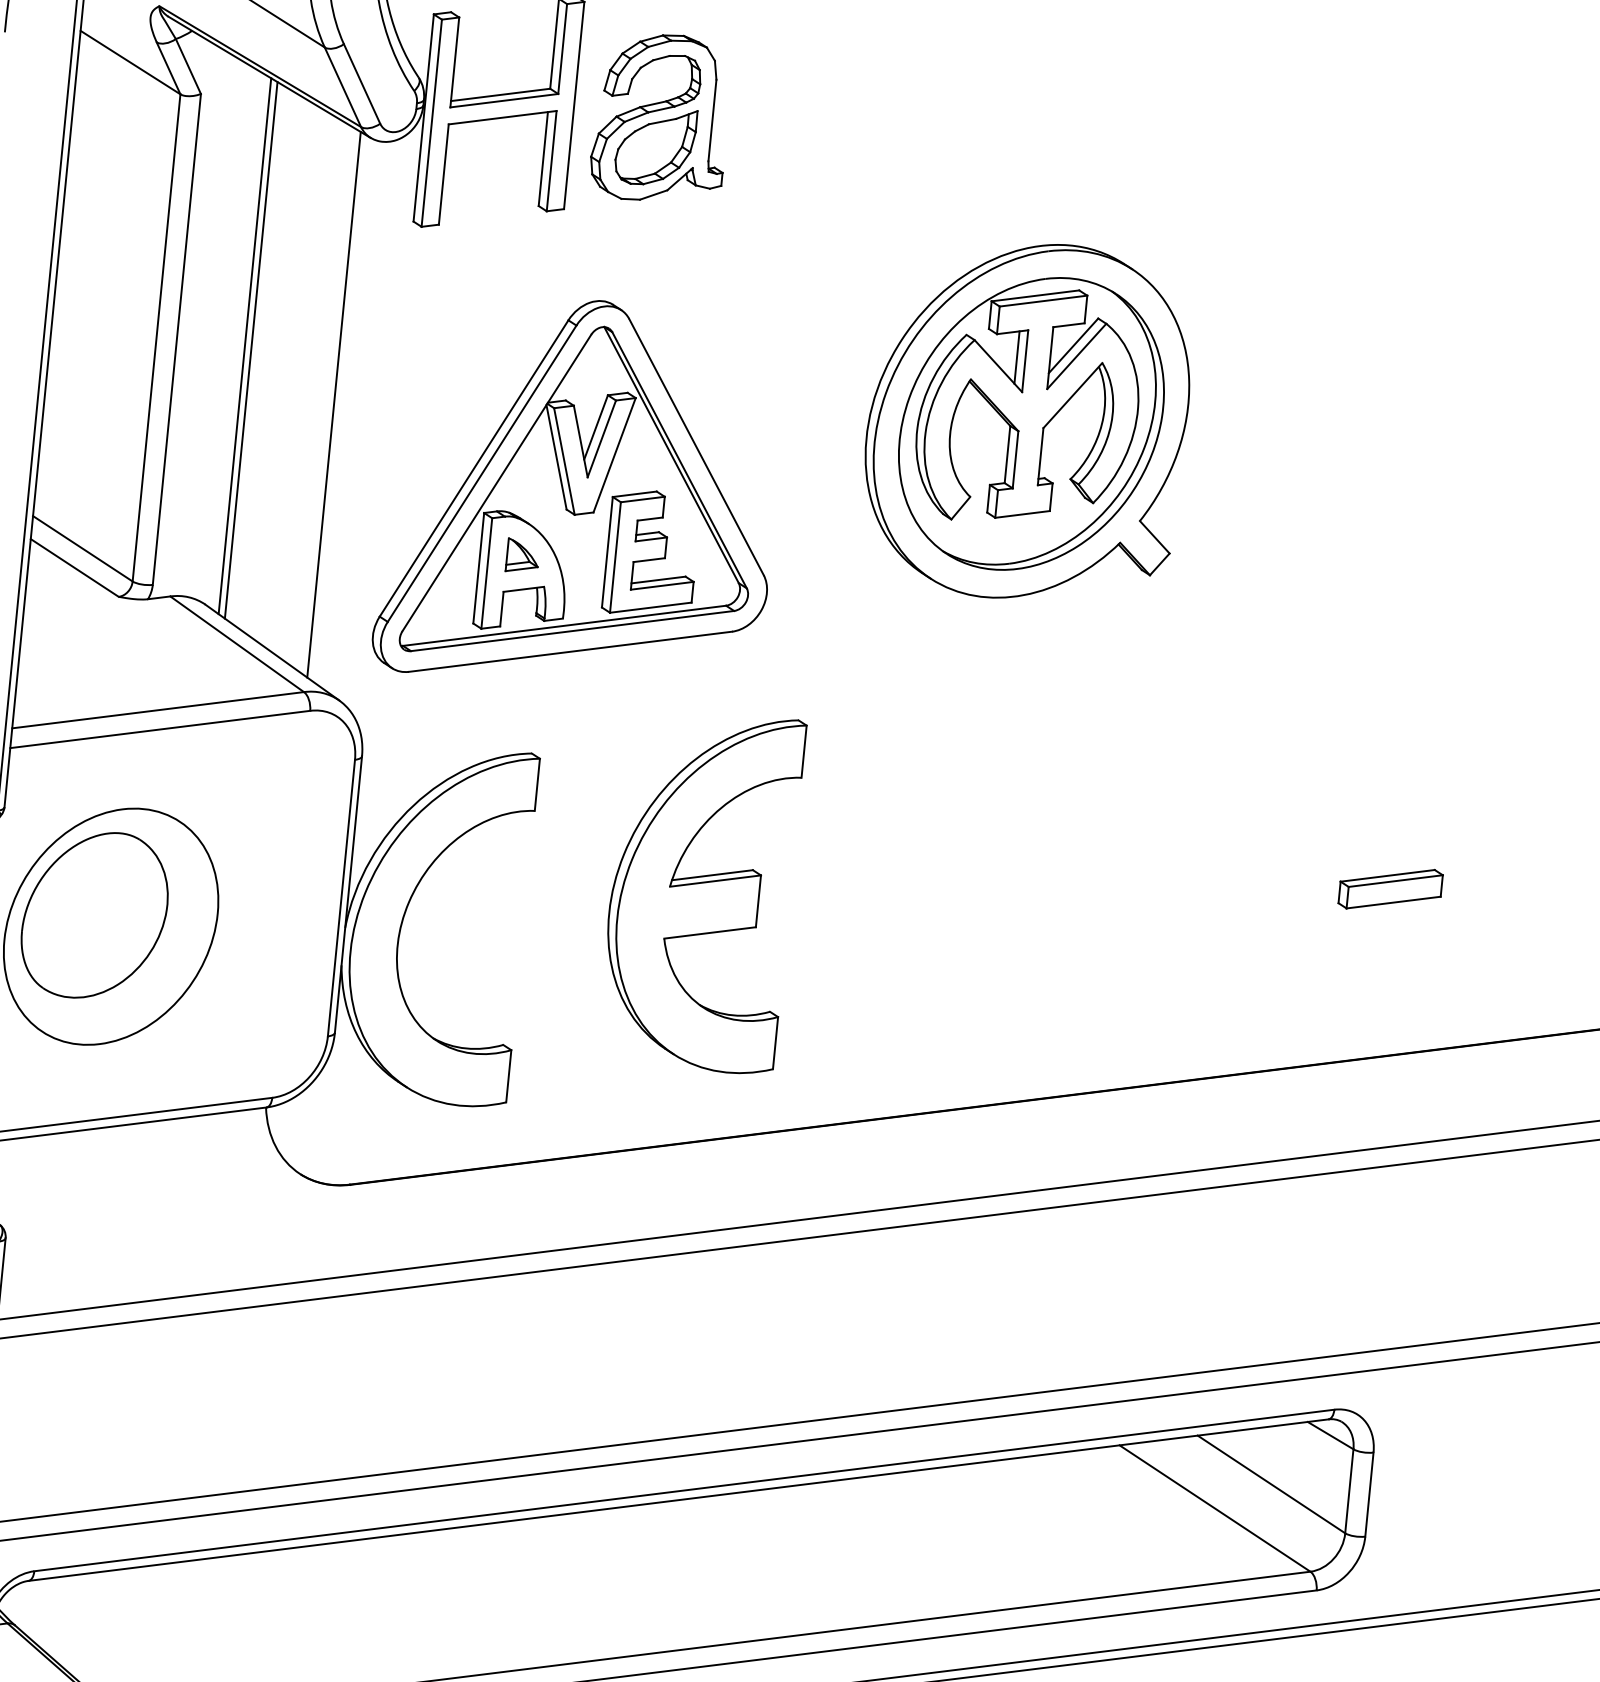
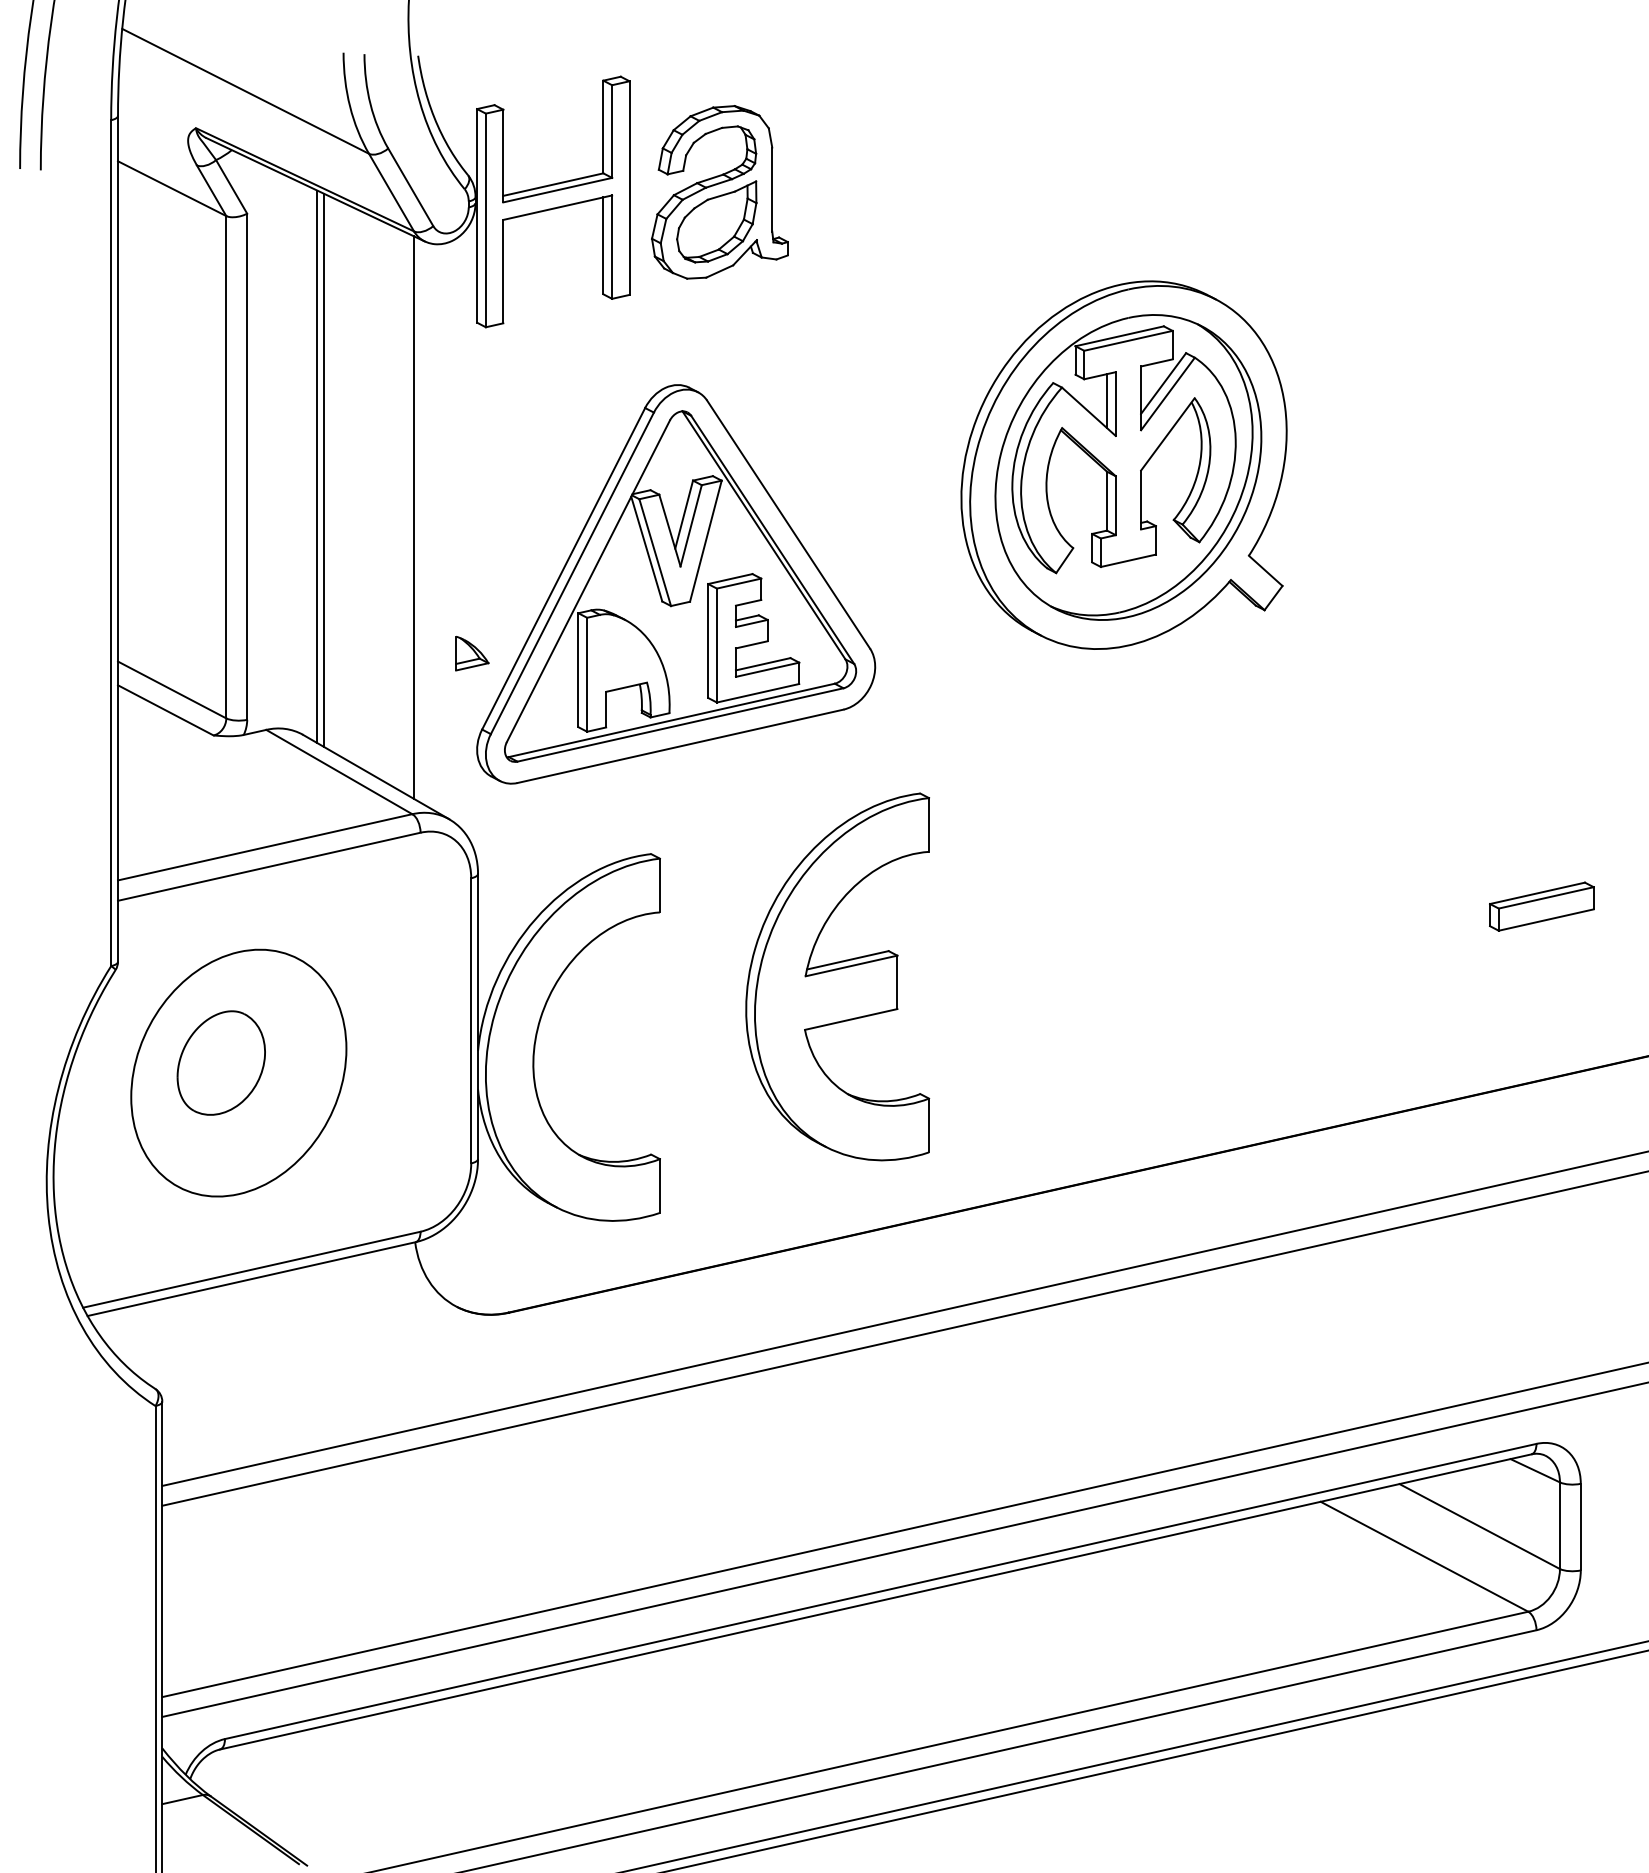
part: (523, 556) -> (472, 653), moved
part: (95, 914) -> (221, 1062), size x0.6

